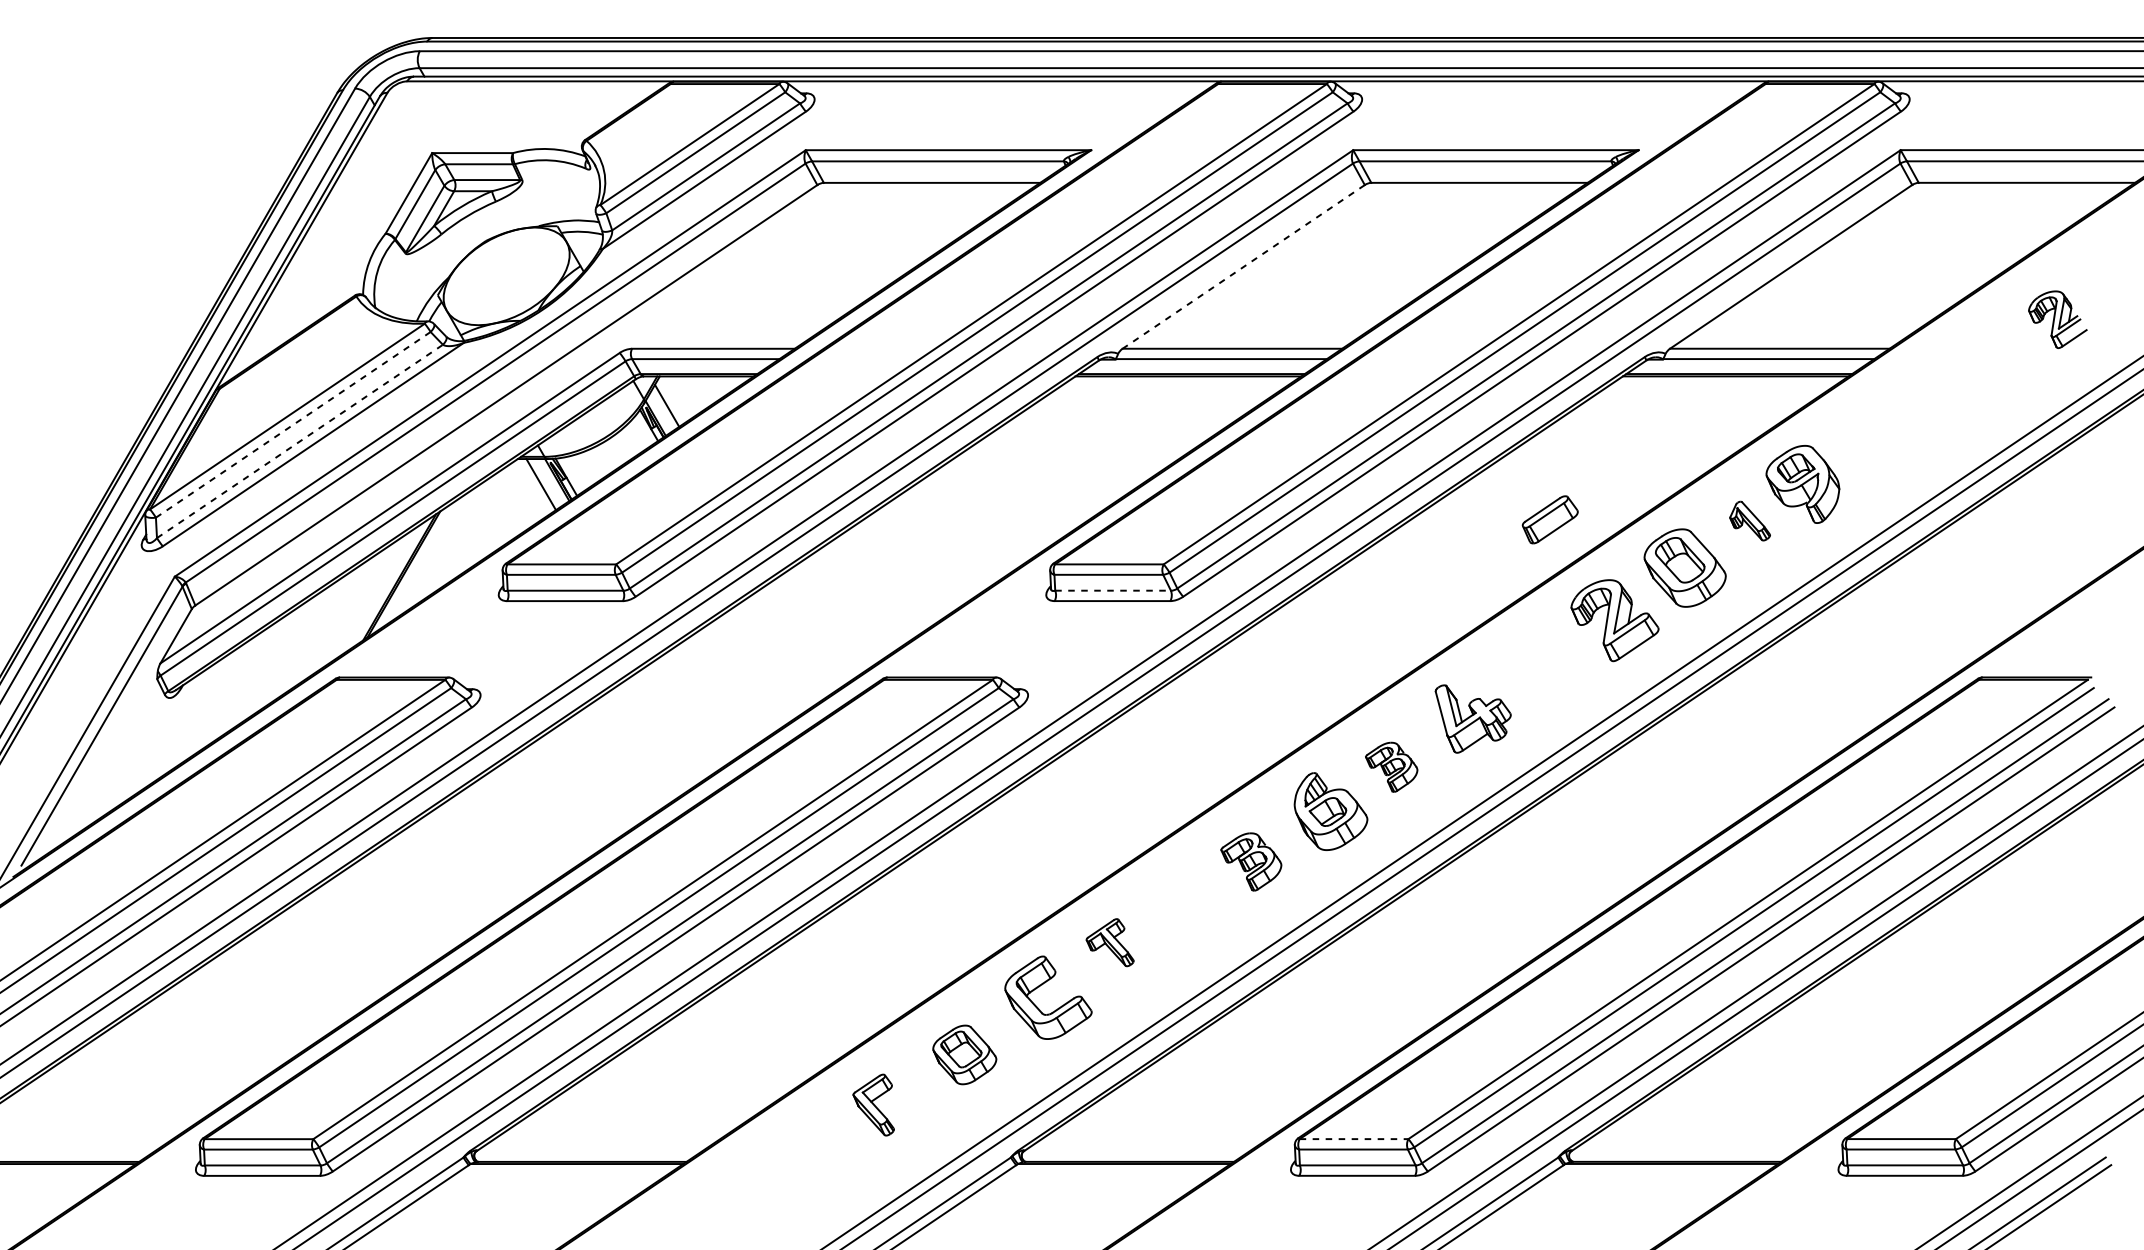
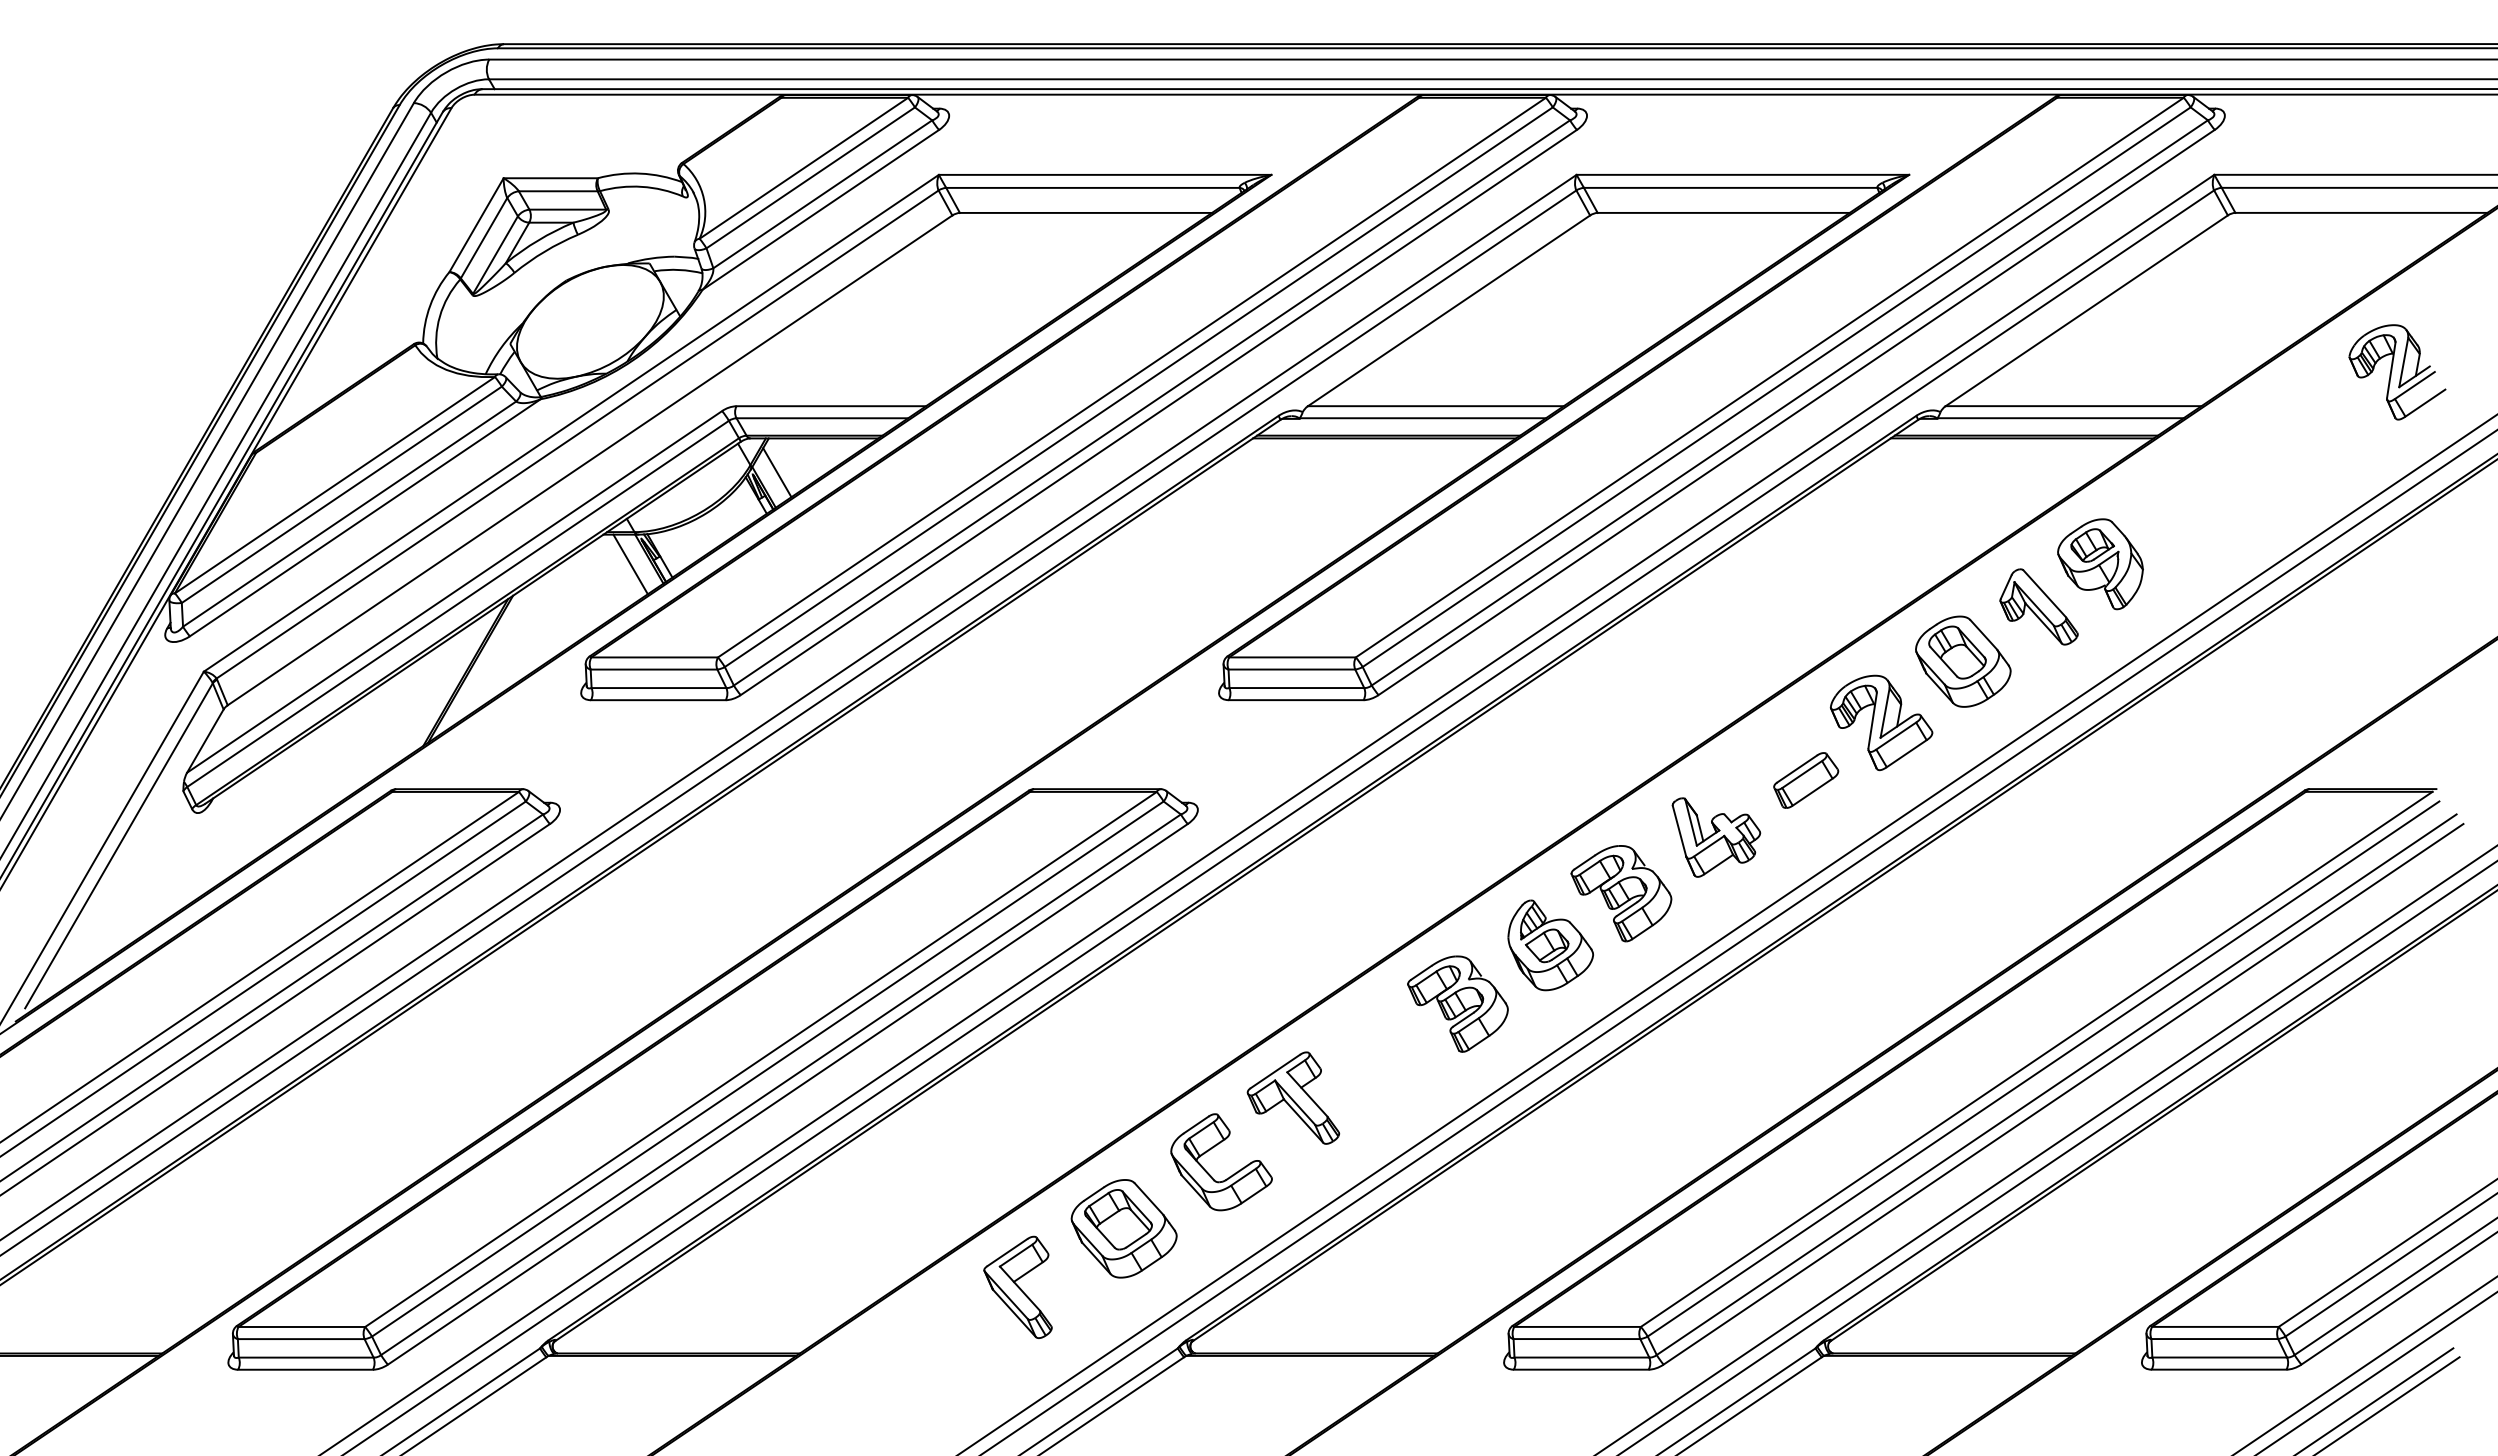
line: (1243, 267) -> (1448, 311), dashed -> solid
part: (2057, 319) -> (2397, 372), size x1.43
line: (293, 425) -> (341, 495), dashed -> solid
line: (300, 440) -> (350, 513), dashed -> solid
part: (1550, 519) -> (1806, 780), moved
part: (1749, 520) -> (2038, 606), size x1.67
line: (1113, 591) -> (1297, 688), dashed -> solid
part: (1391, 767) -> (1621, 893), size x1.67
part: (1250, 861) -> (1457, 1003), size x1.43
part: (1110, 942) -> (1293, 1097), size x1.67
part: (964, 1054) -> (1123, 1228), size x1.43
part: (873, 1104) -> (1017, 1286), size x1.43
line: (1354, 1138) -> (1578, 1326), dashed -> solid

